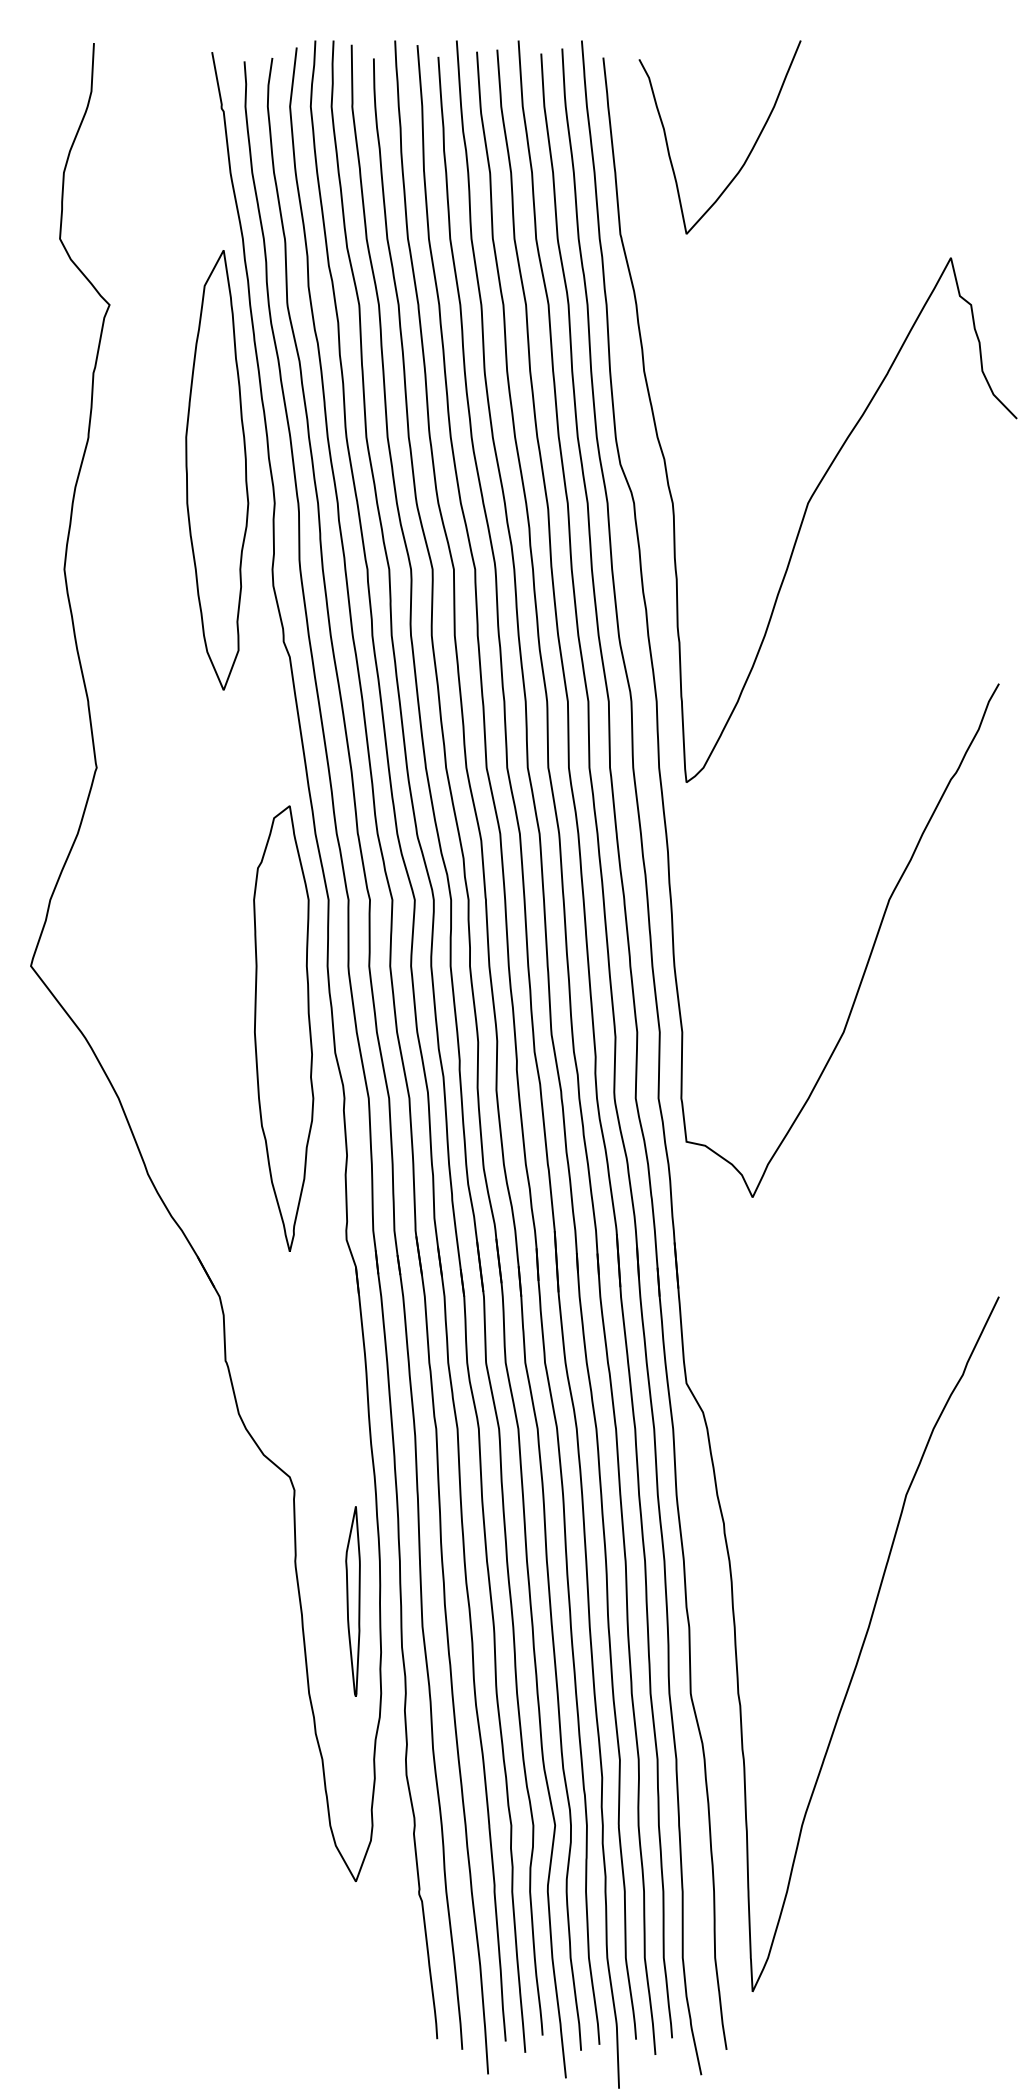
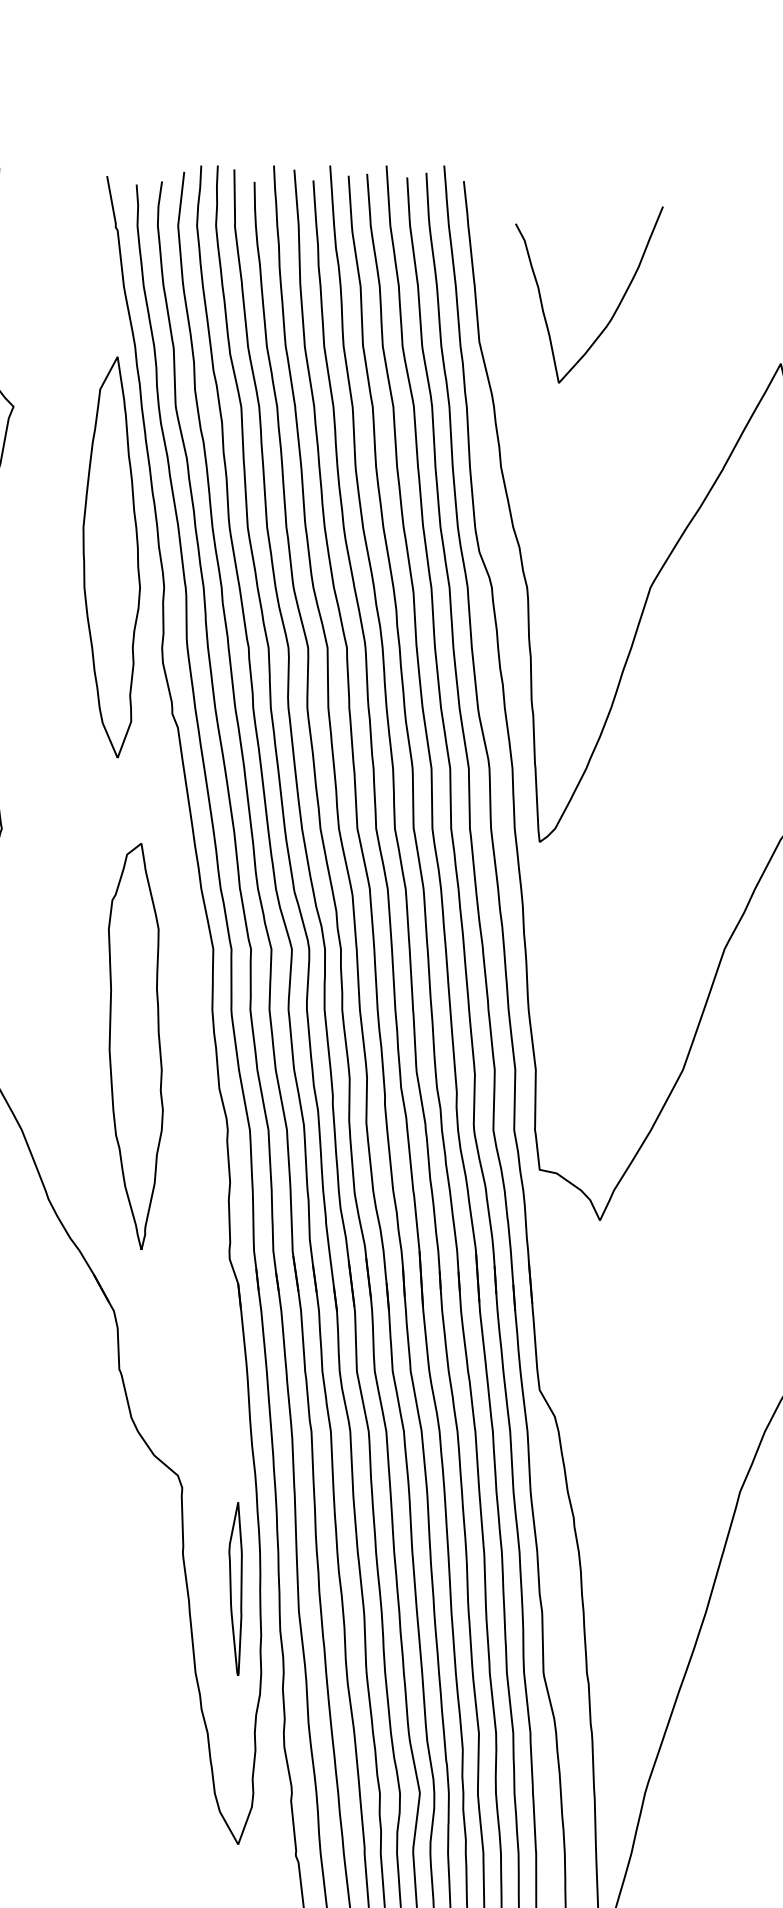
curve: (749, 152) -> (616, 308), moved
part: (283, 1028) -> (135, 1046), moved

